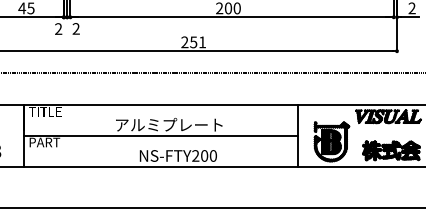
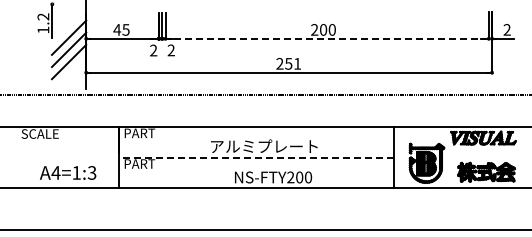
line: (229, 16) -> (324, 38), solid -> dashed
text: (45, 111) -> (140, 133), TITLE -> PART
line: (160, 135) -> (255, 157), solid -> dashed

